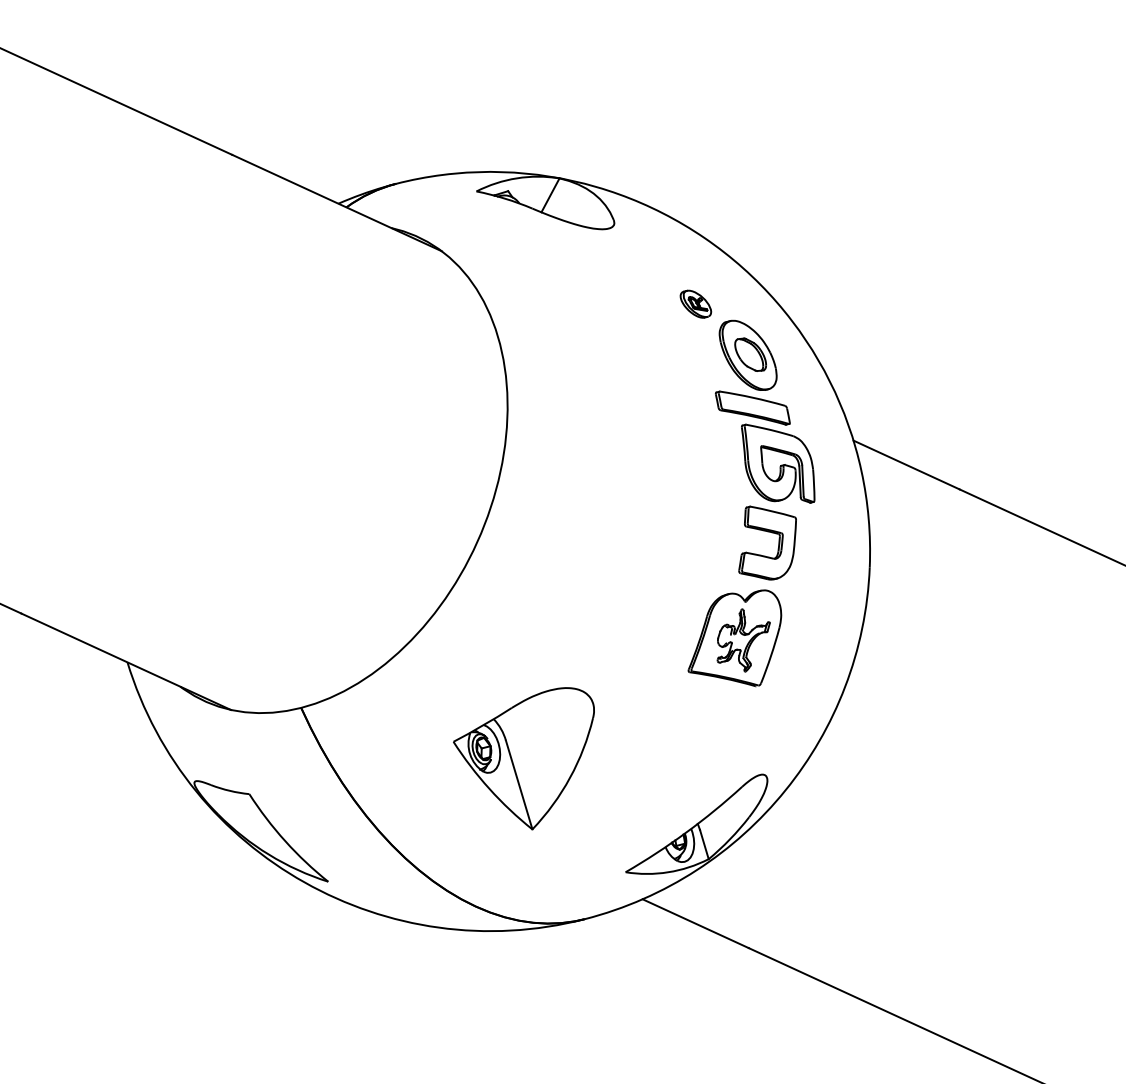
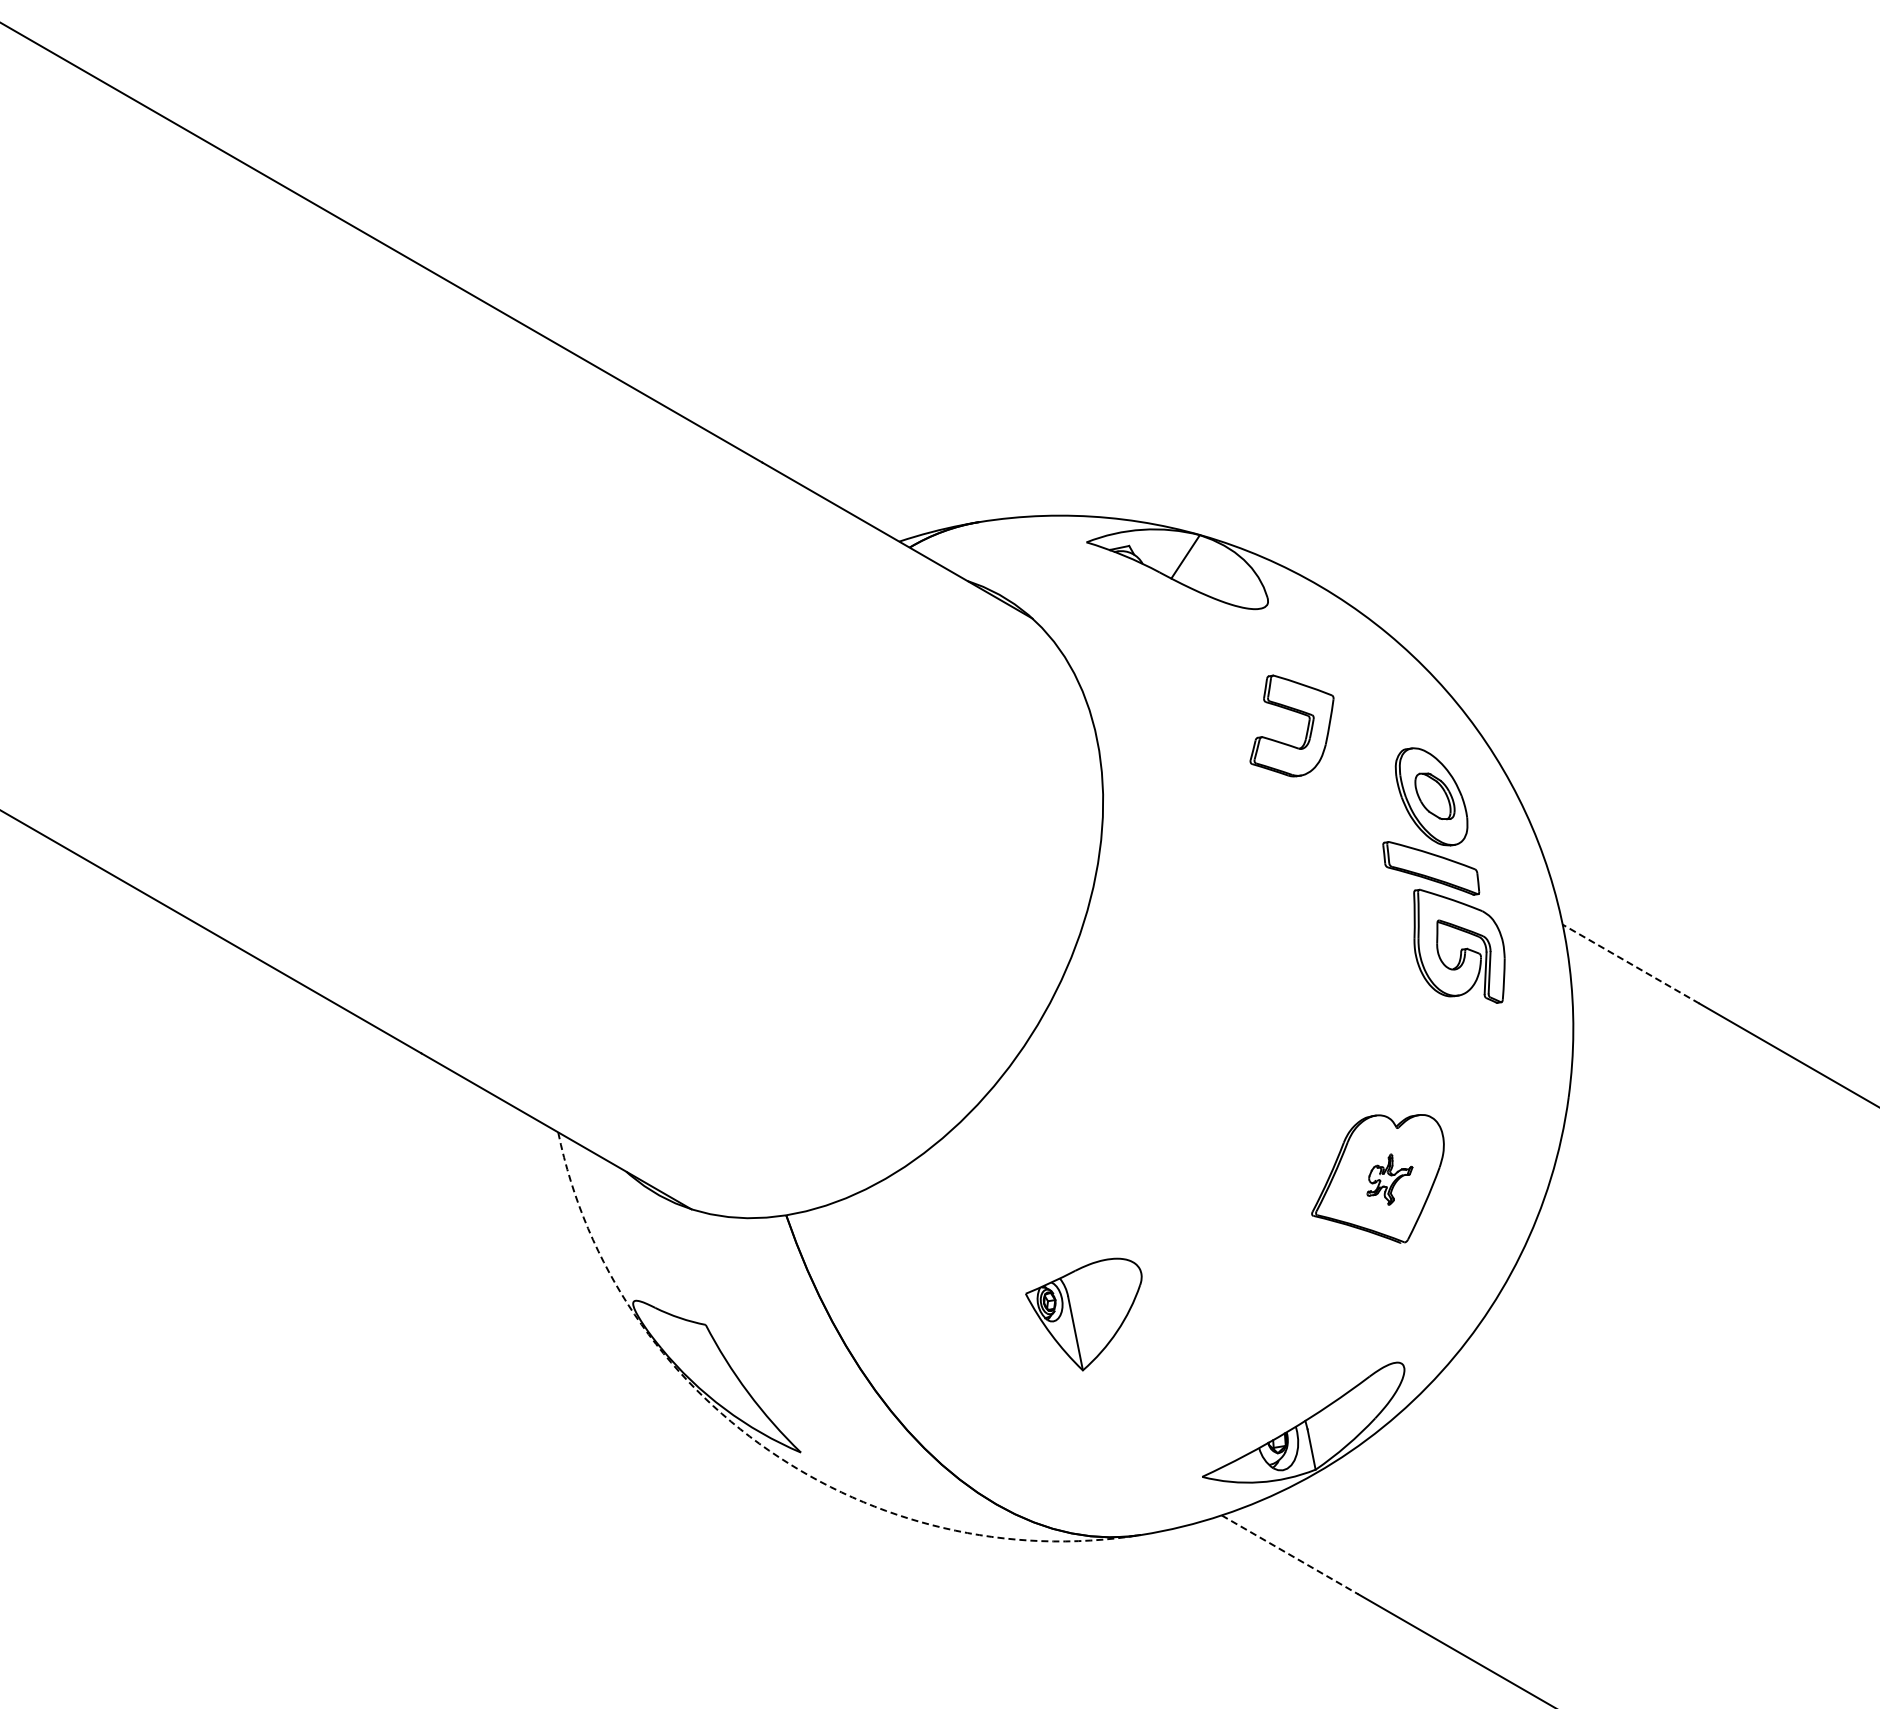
part: (695, 304) -> (1367, 721), removed
line: (906, 465) -> (1631, 964), solid -> dashed
part: (768, 532) -> (1295, 712), moved
part: (743, 640) -> (1389, 1179), size x0.6
part: (527, 760) -> (1083, 1314), size x0.6
arc: (304, 882) -> (769, 1450), solid -> dashed
line: (695, 923) -> (1290, 1554), solid -> dashed

